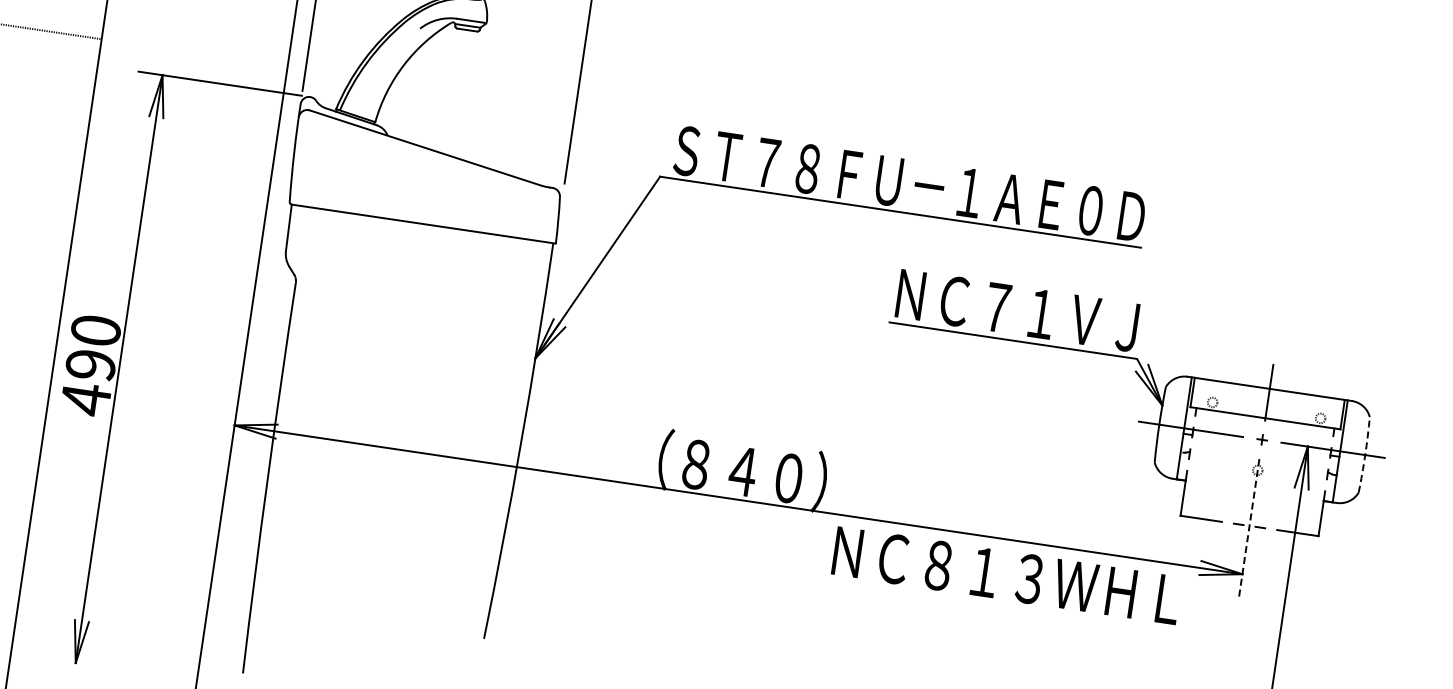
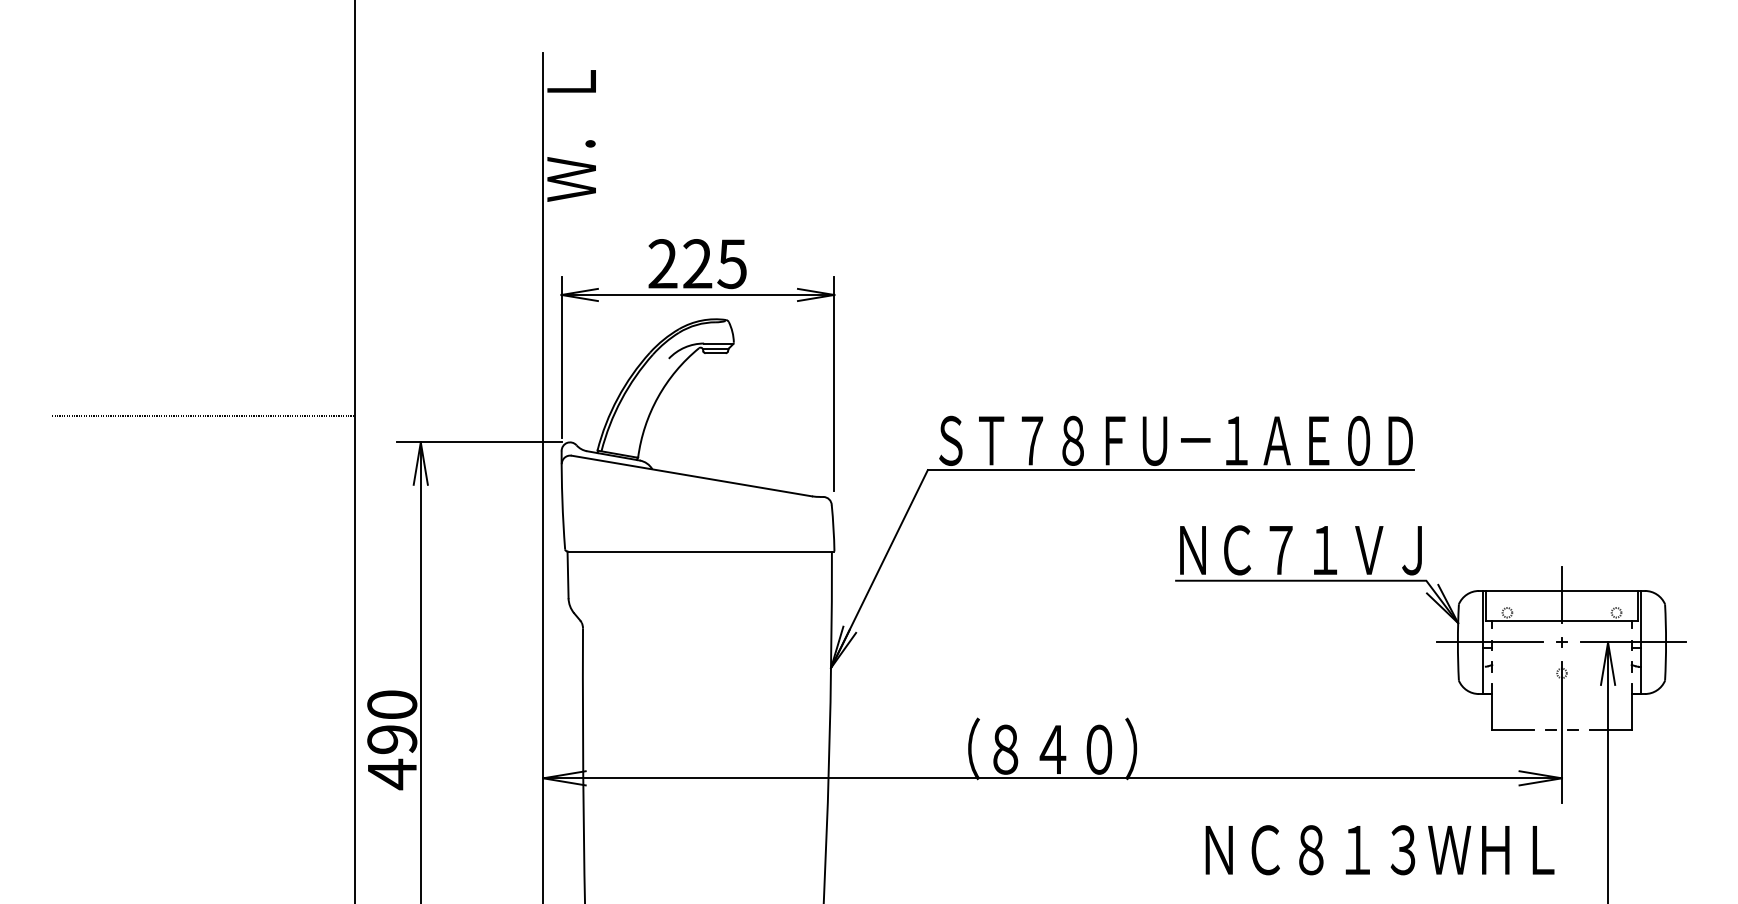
arc: (1365, 455) -> (1666, 642), dashed -> solid
line: (1248, 528) -> (1561, 732), dashed -> solid
text: (1006, 575) -> (1379, 850), moved

